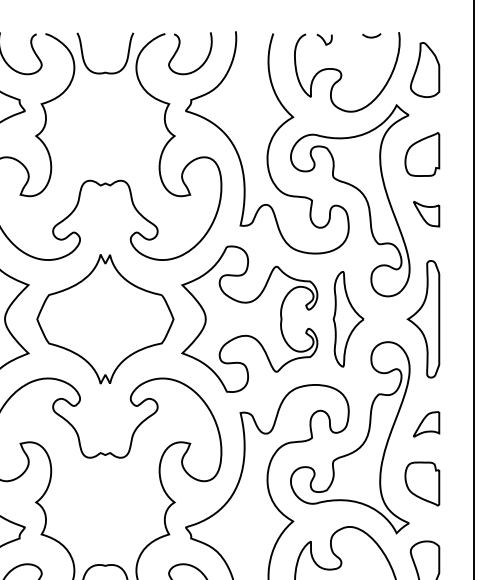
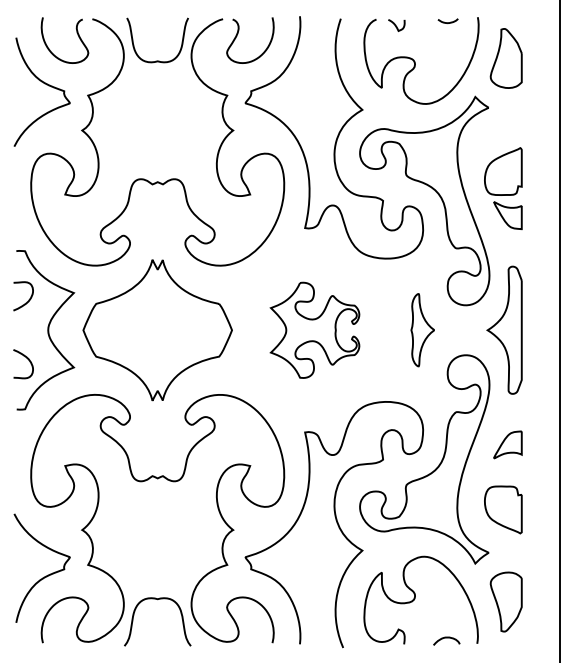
part: (422, 154) -> (503, 171), moved
part: (348, 318) -> (422, 329), size x0.7
part: (249, 319) -> (314, 330), size x0.6

